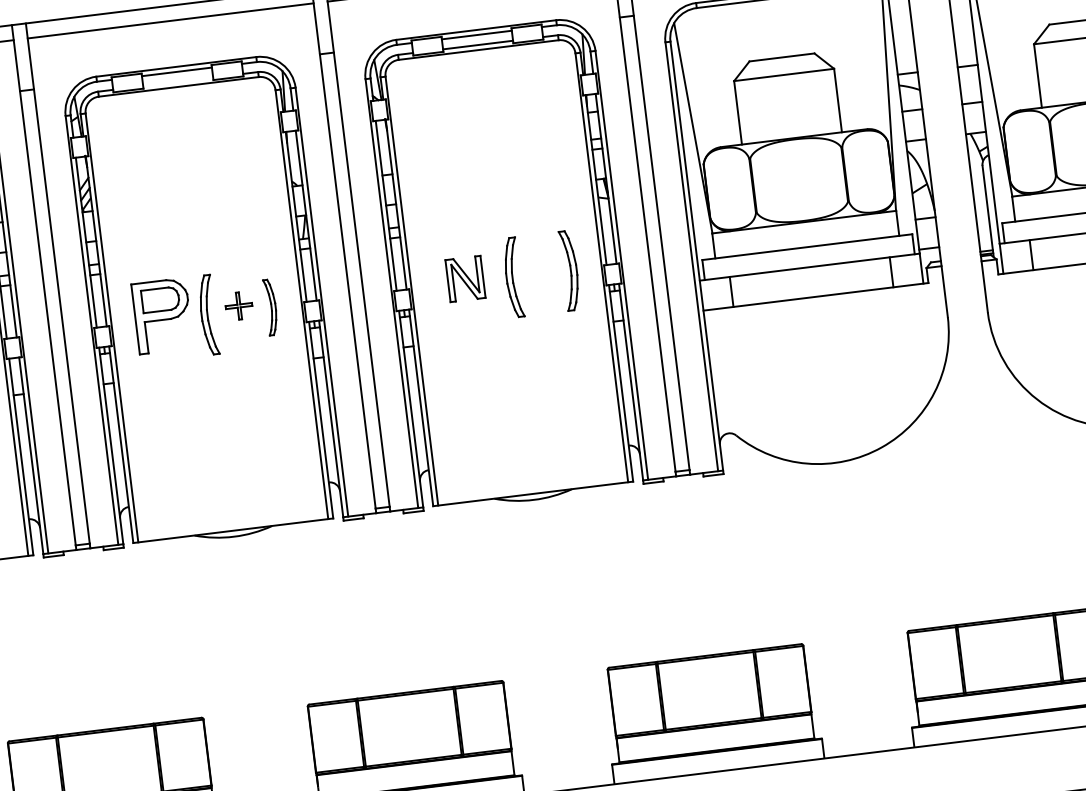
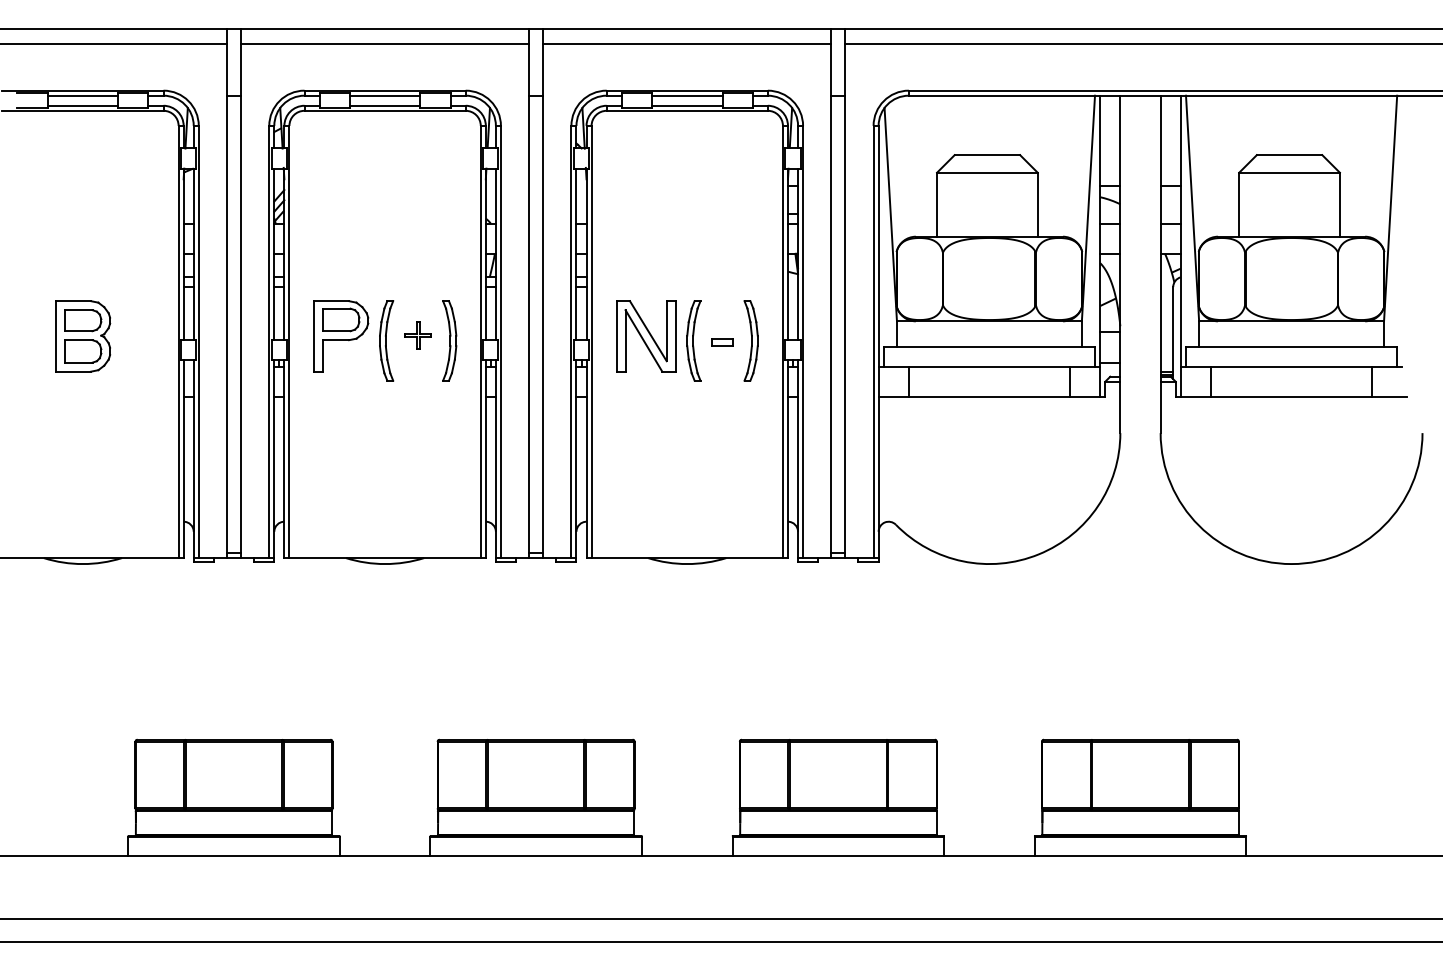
line: (177, 81) -> (384, 105), added
part: (541, 275) -> (722, 342), added
part: (465, 279) -> (646, 336), size x1.67
part: (270, 307) -> (449, 340), size x1.43

